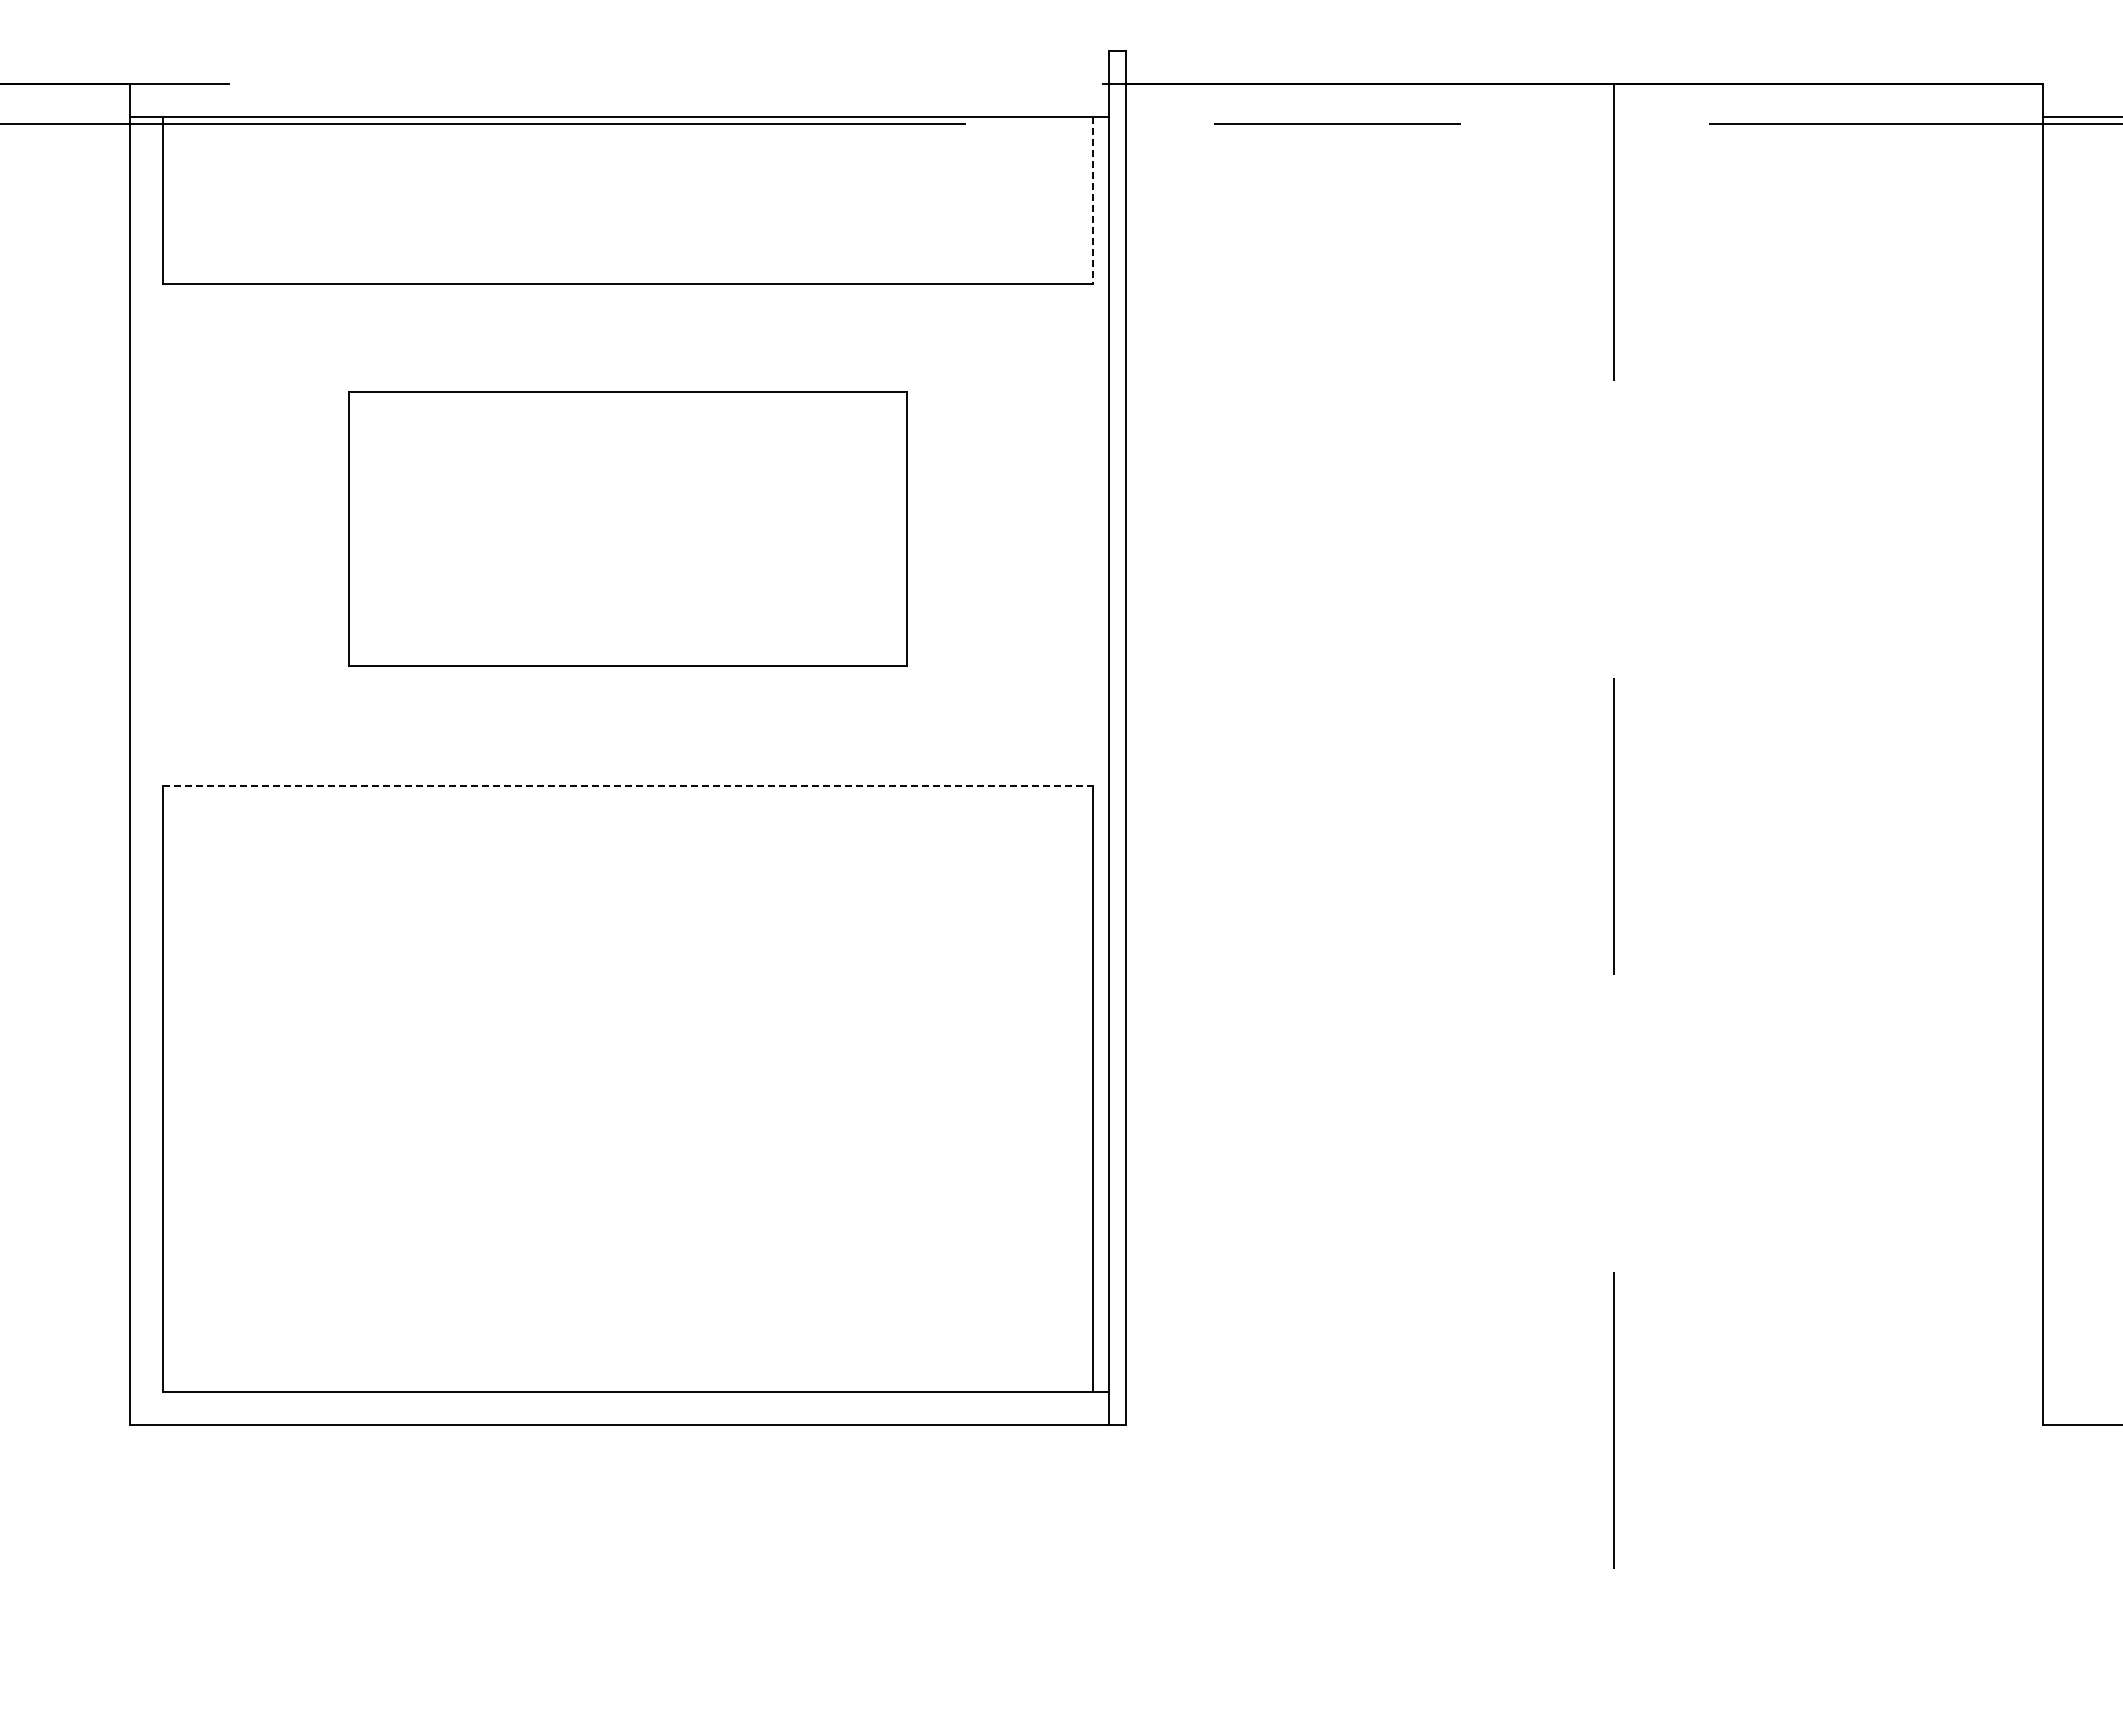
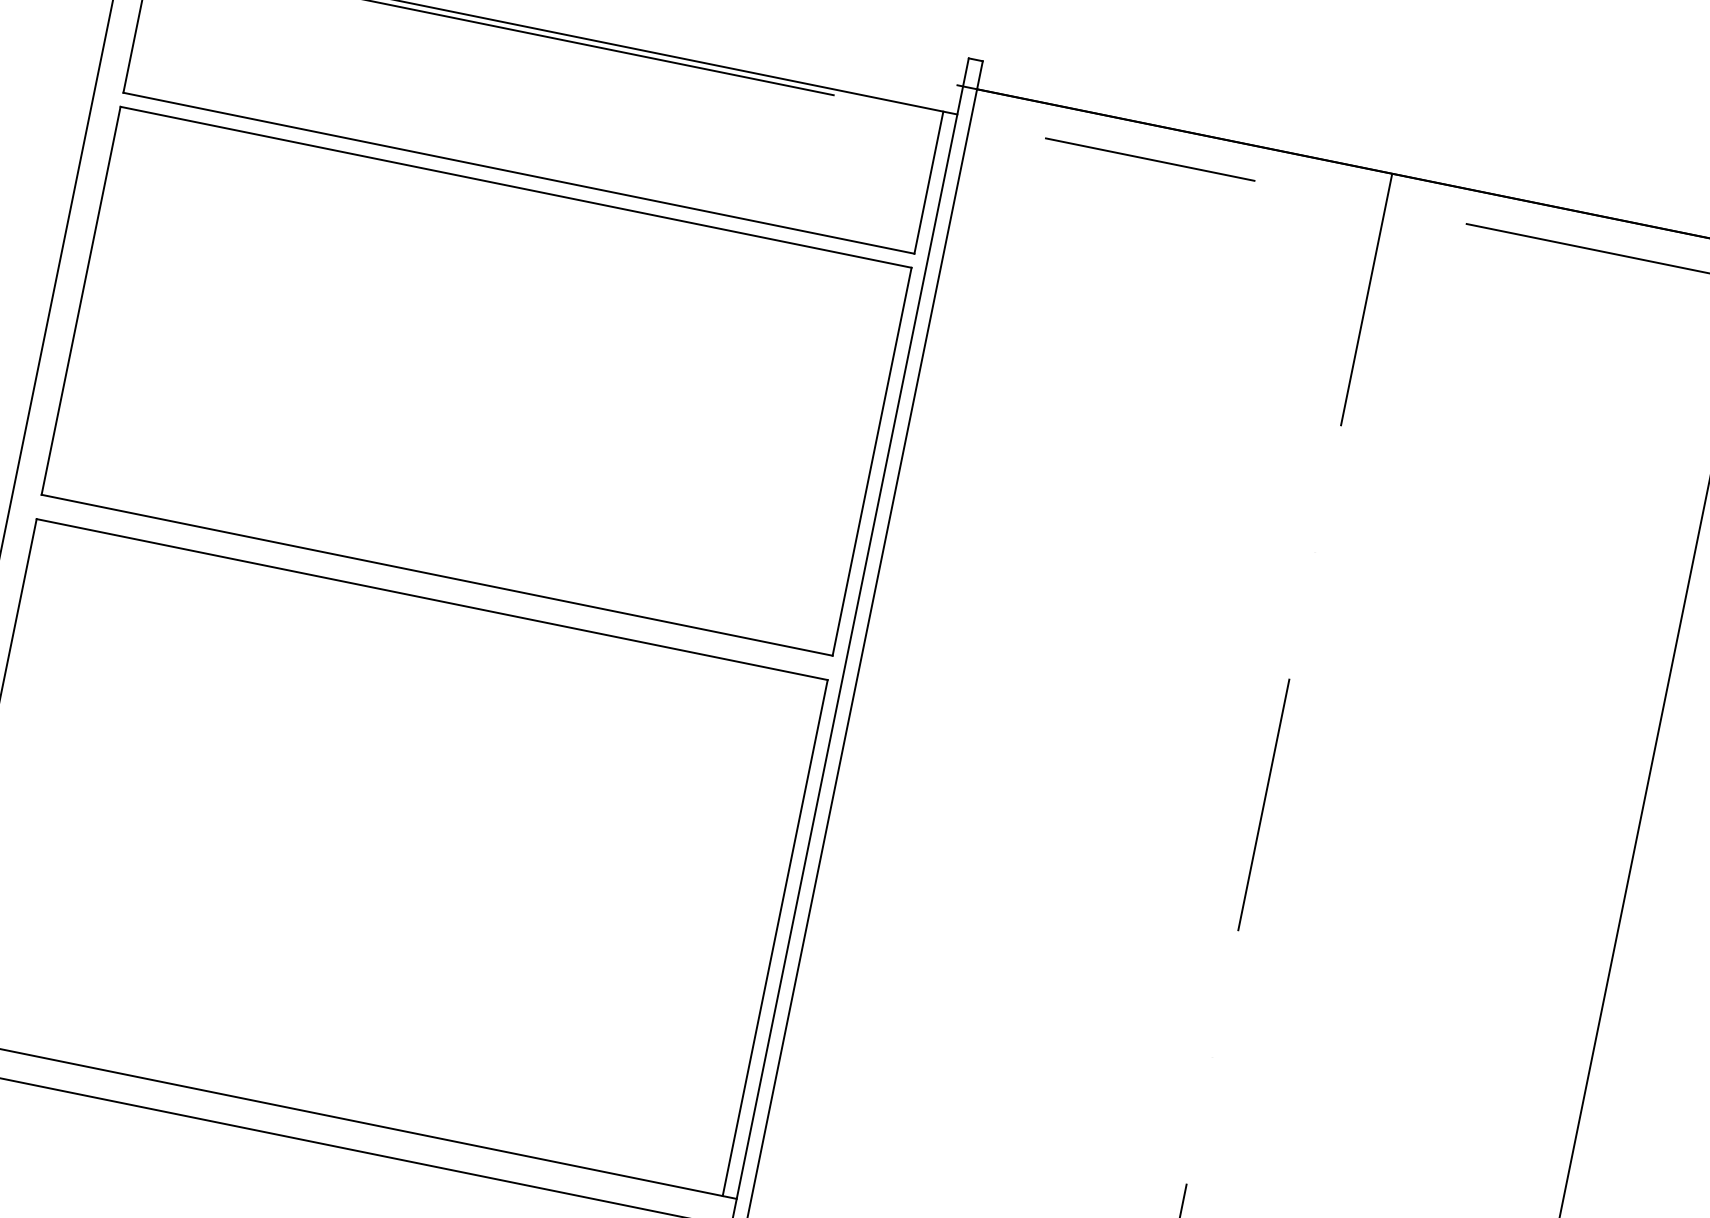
line: (1092, 200) -> (928, 182), dashed -> solid
part: (627, 528) -> (476, 380), size x1.67
line: (628, 785) -> (432, 599), dashed -> solid

